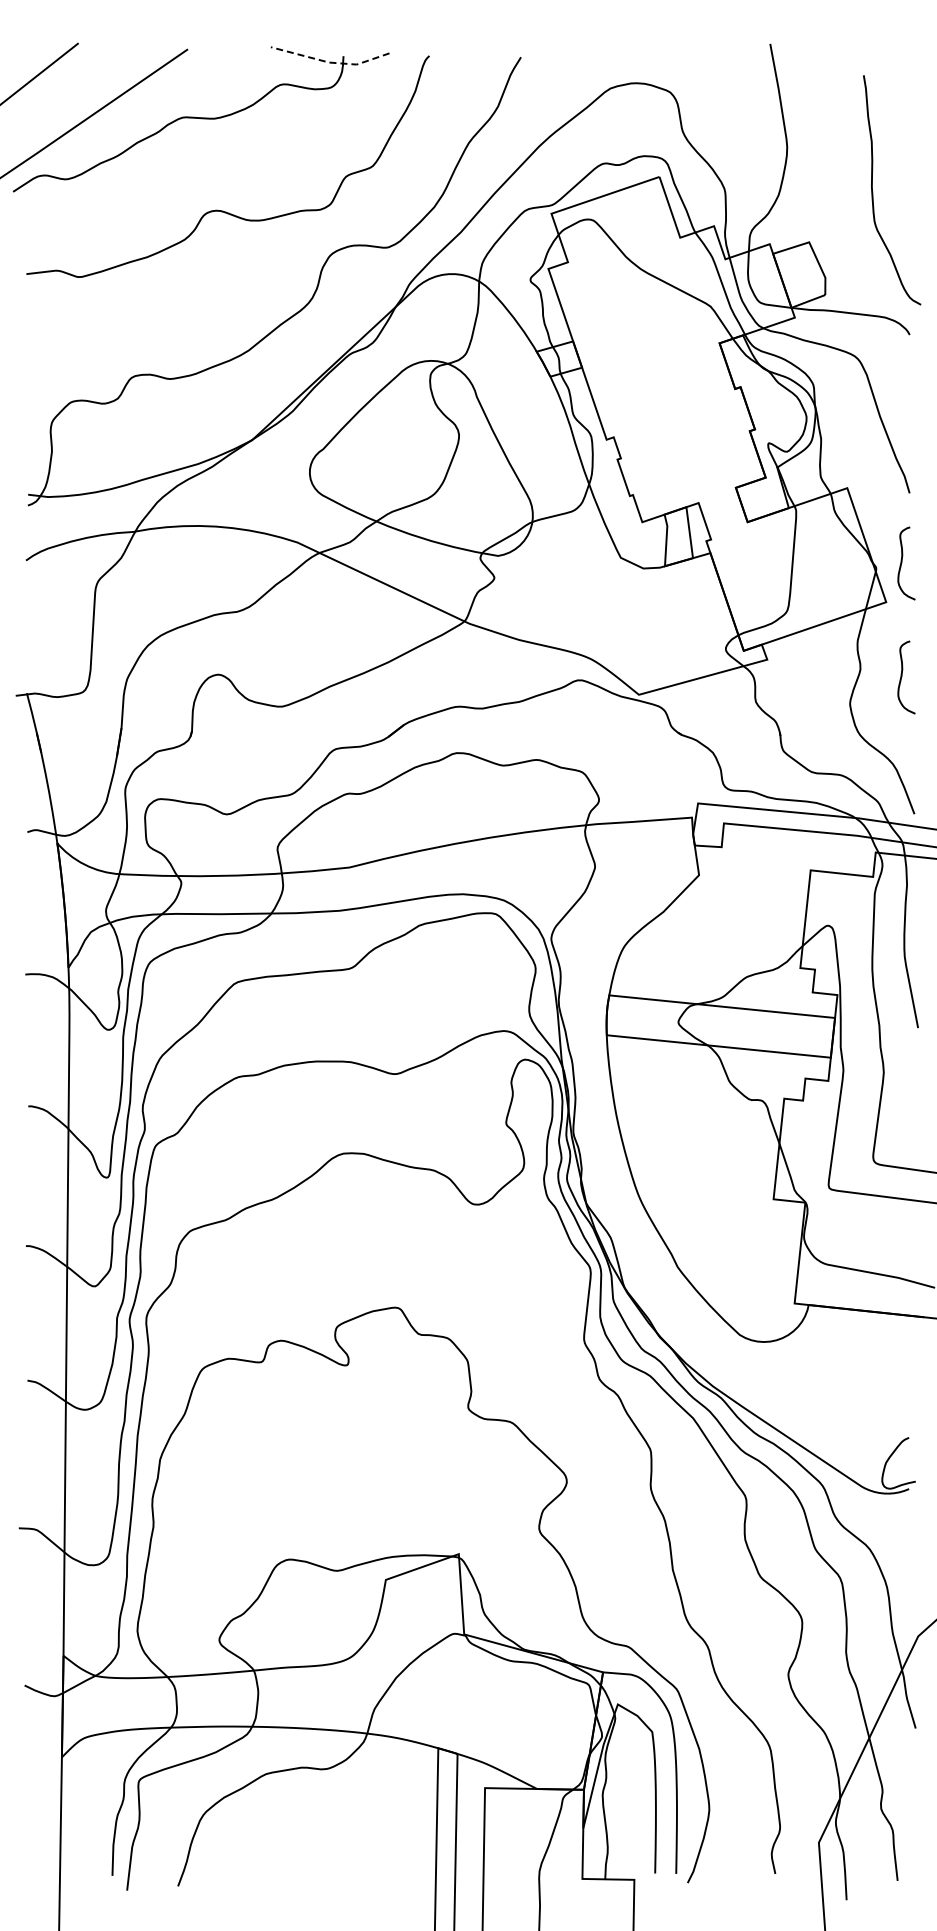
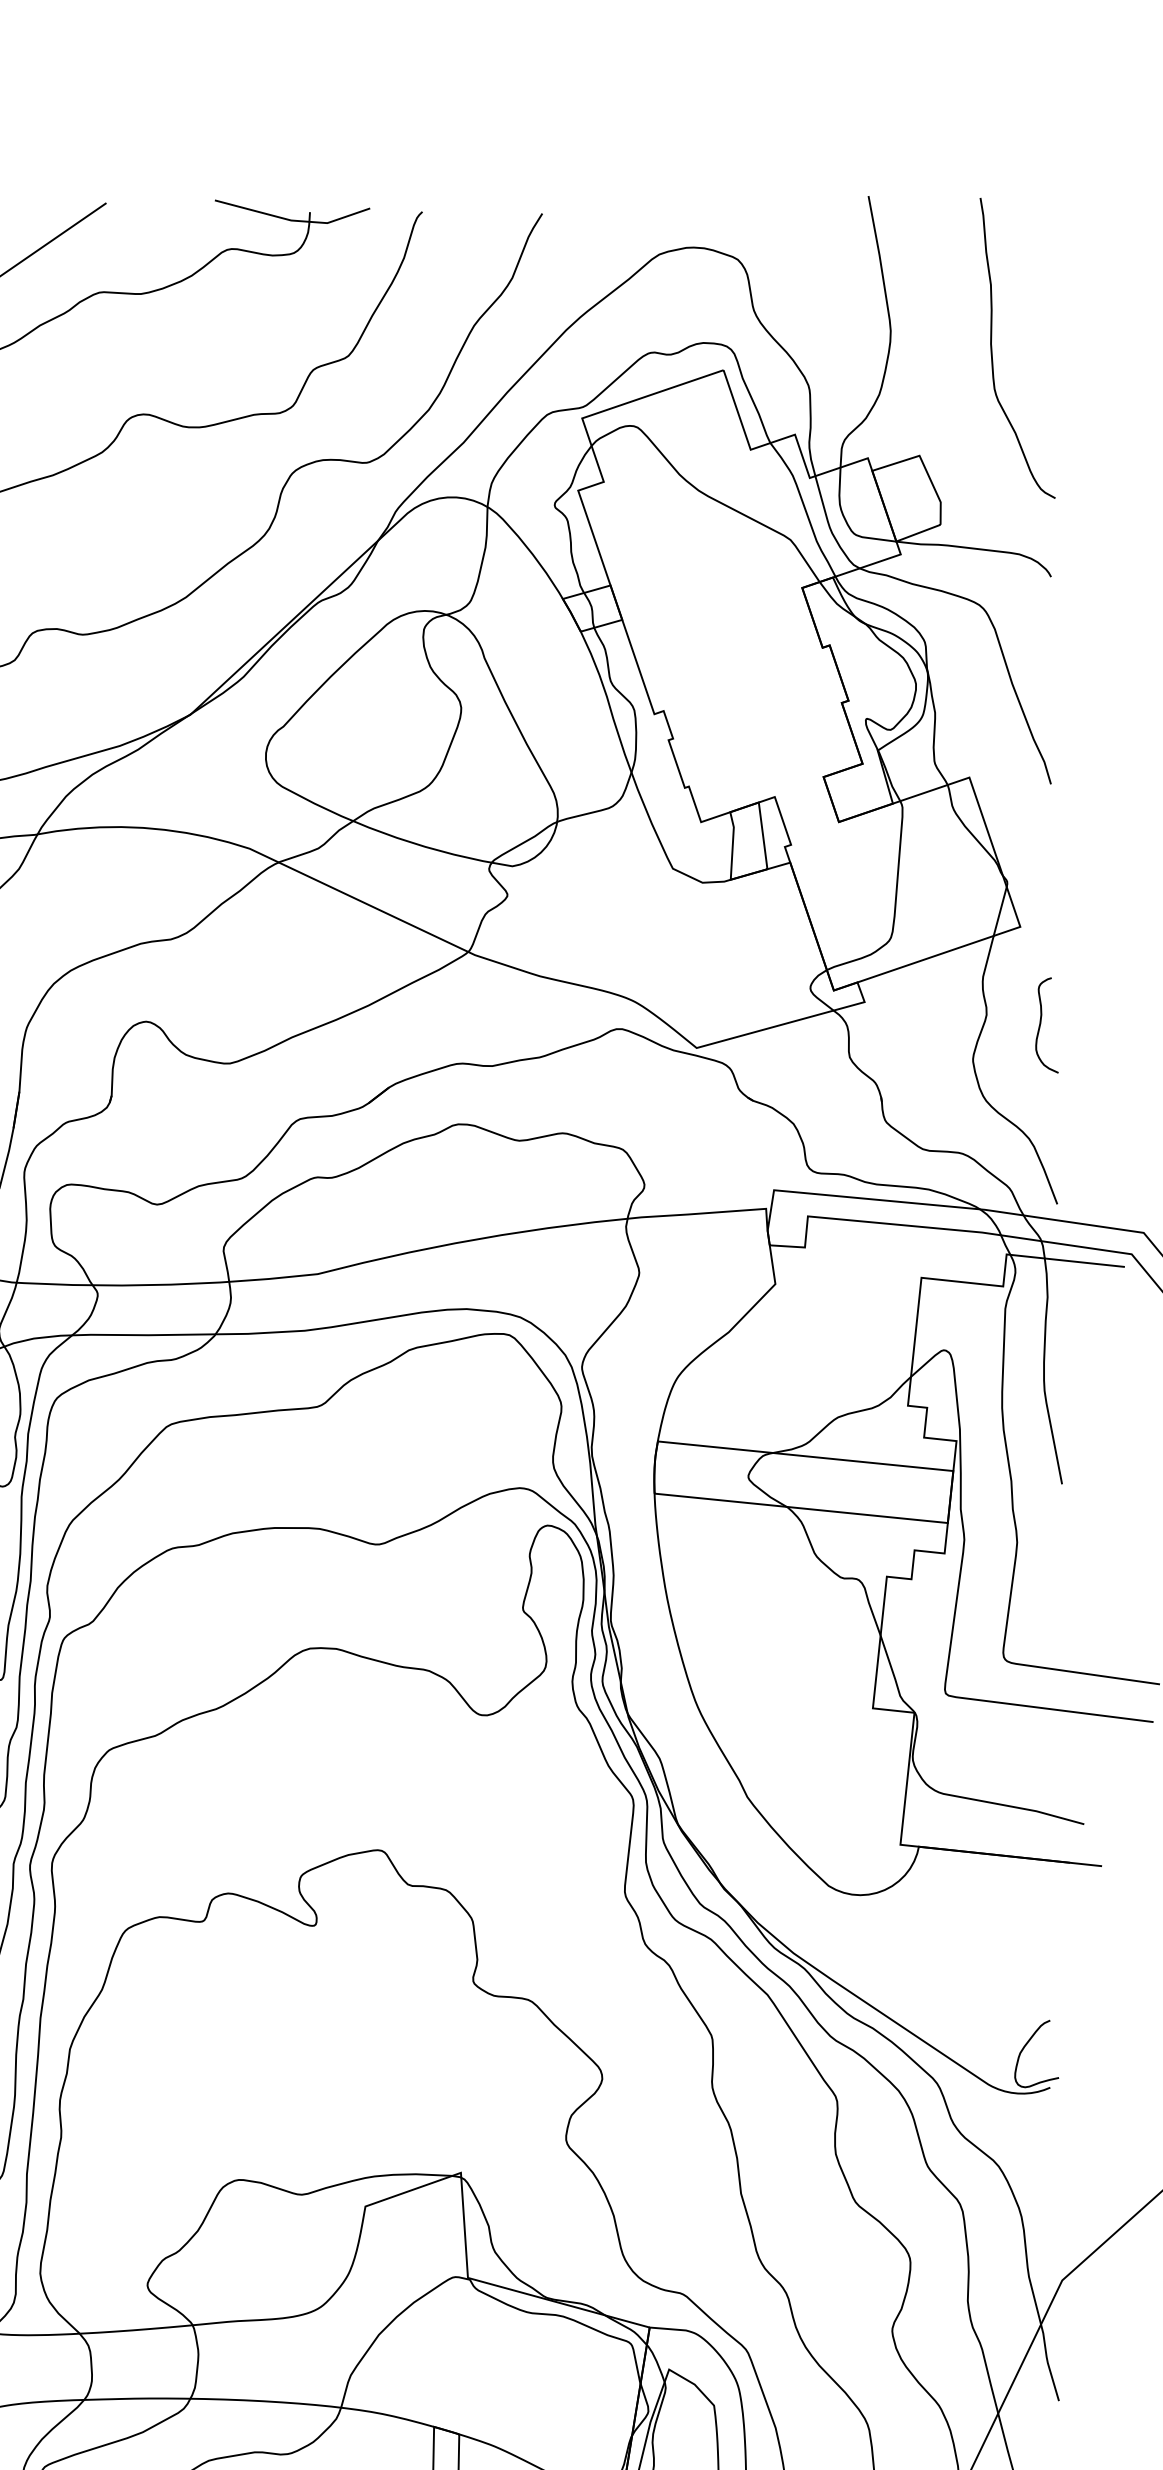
line: (330, 62) -> (292, 220), dashed -> solid
curve: (873, 191) -> (993, 350), moved
curve: (902, 563) -> (1041, 876), removed

